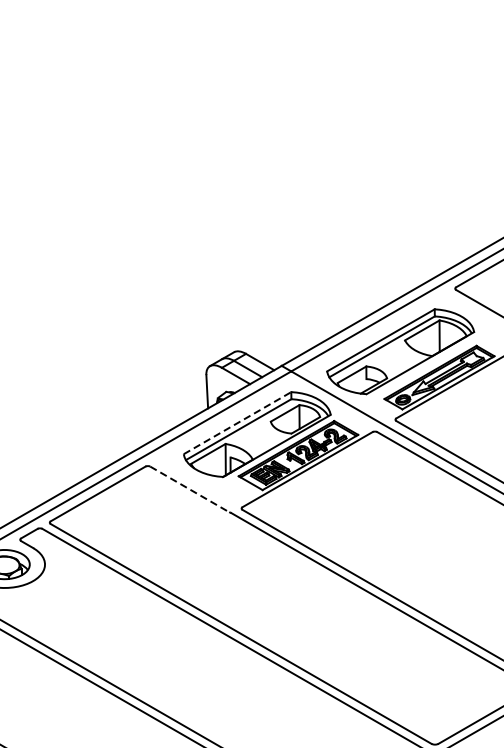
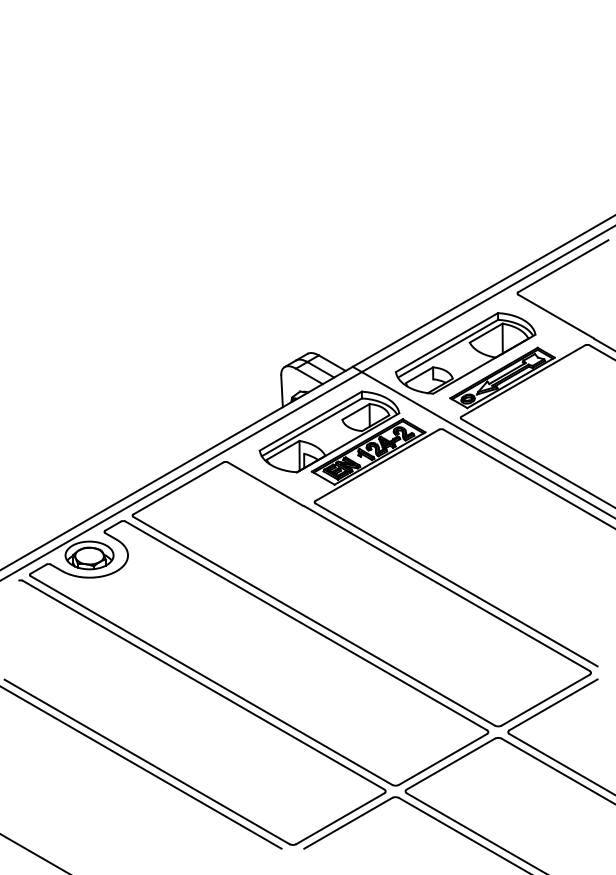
line: (237, 423) -> (310, 421), dashed -> solid
line: (189, 489) -> (265, 484), dashed -> solid

